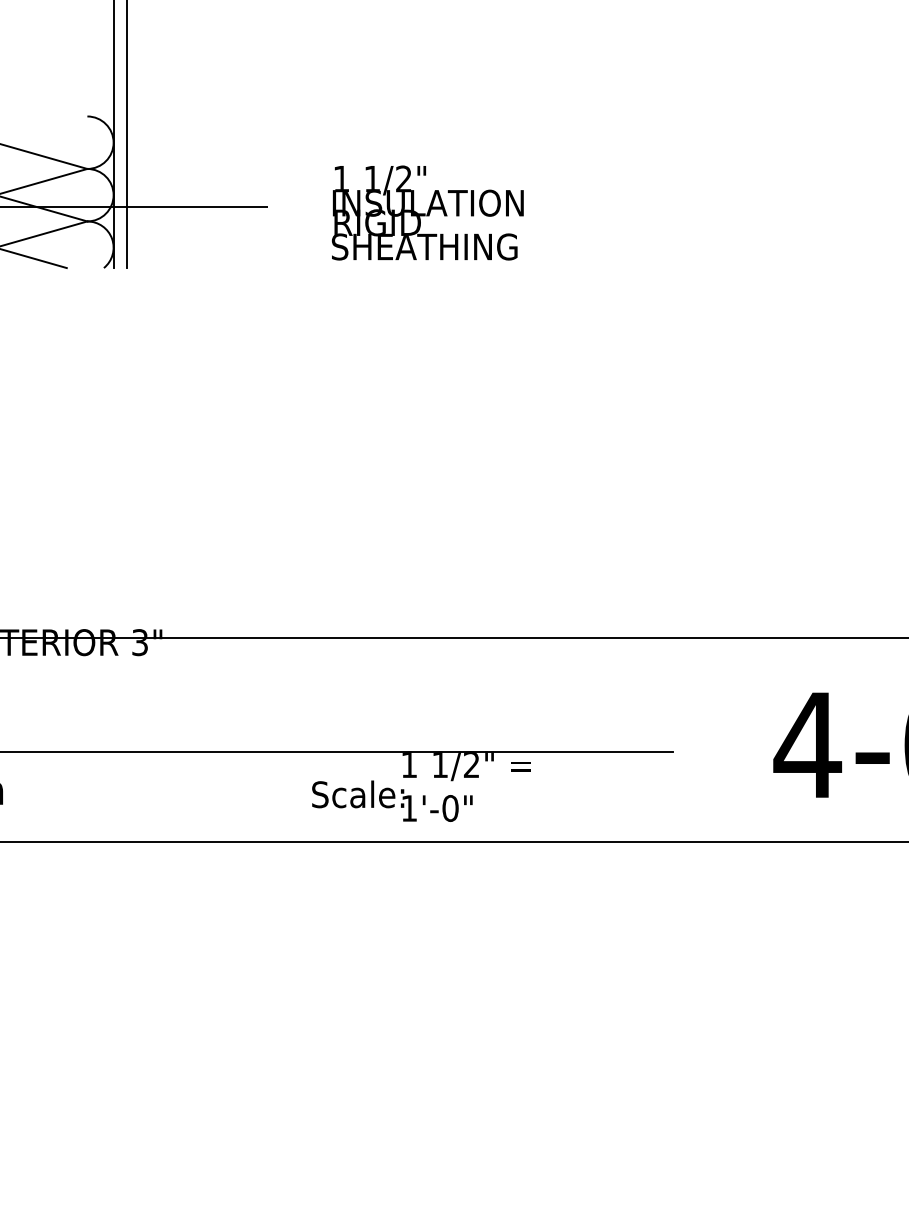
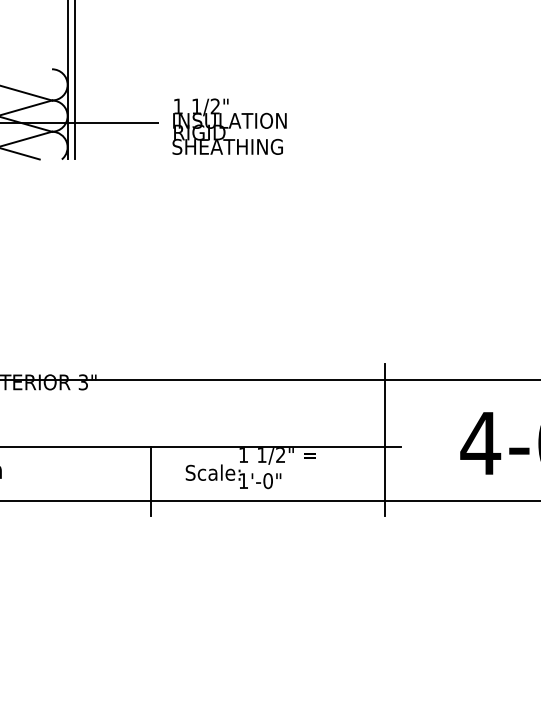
text: (427, 212) -> (229, 126), moved
line: (647, 740) -> (385, 440), added
line: (252, 809) -> (150, 481), added

